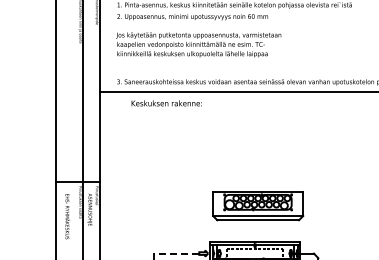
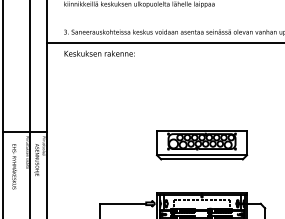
text: (166, 103) -> (99, 53), moved
part: (258, 206) -> (202, 145), moved
line: (176, 253) -> (123, 203), dashed -> solid

